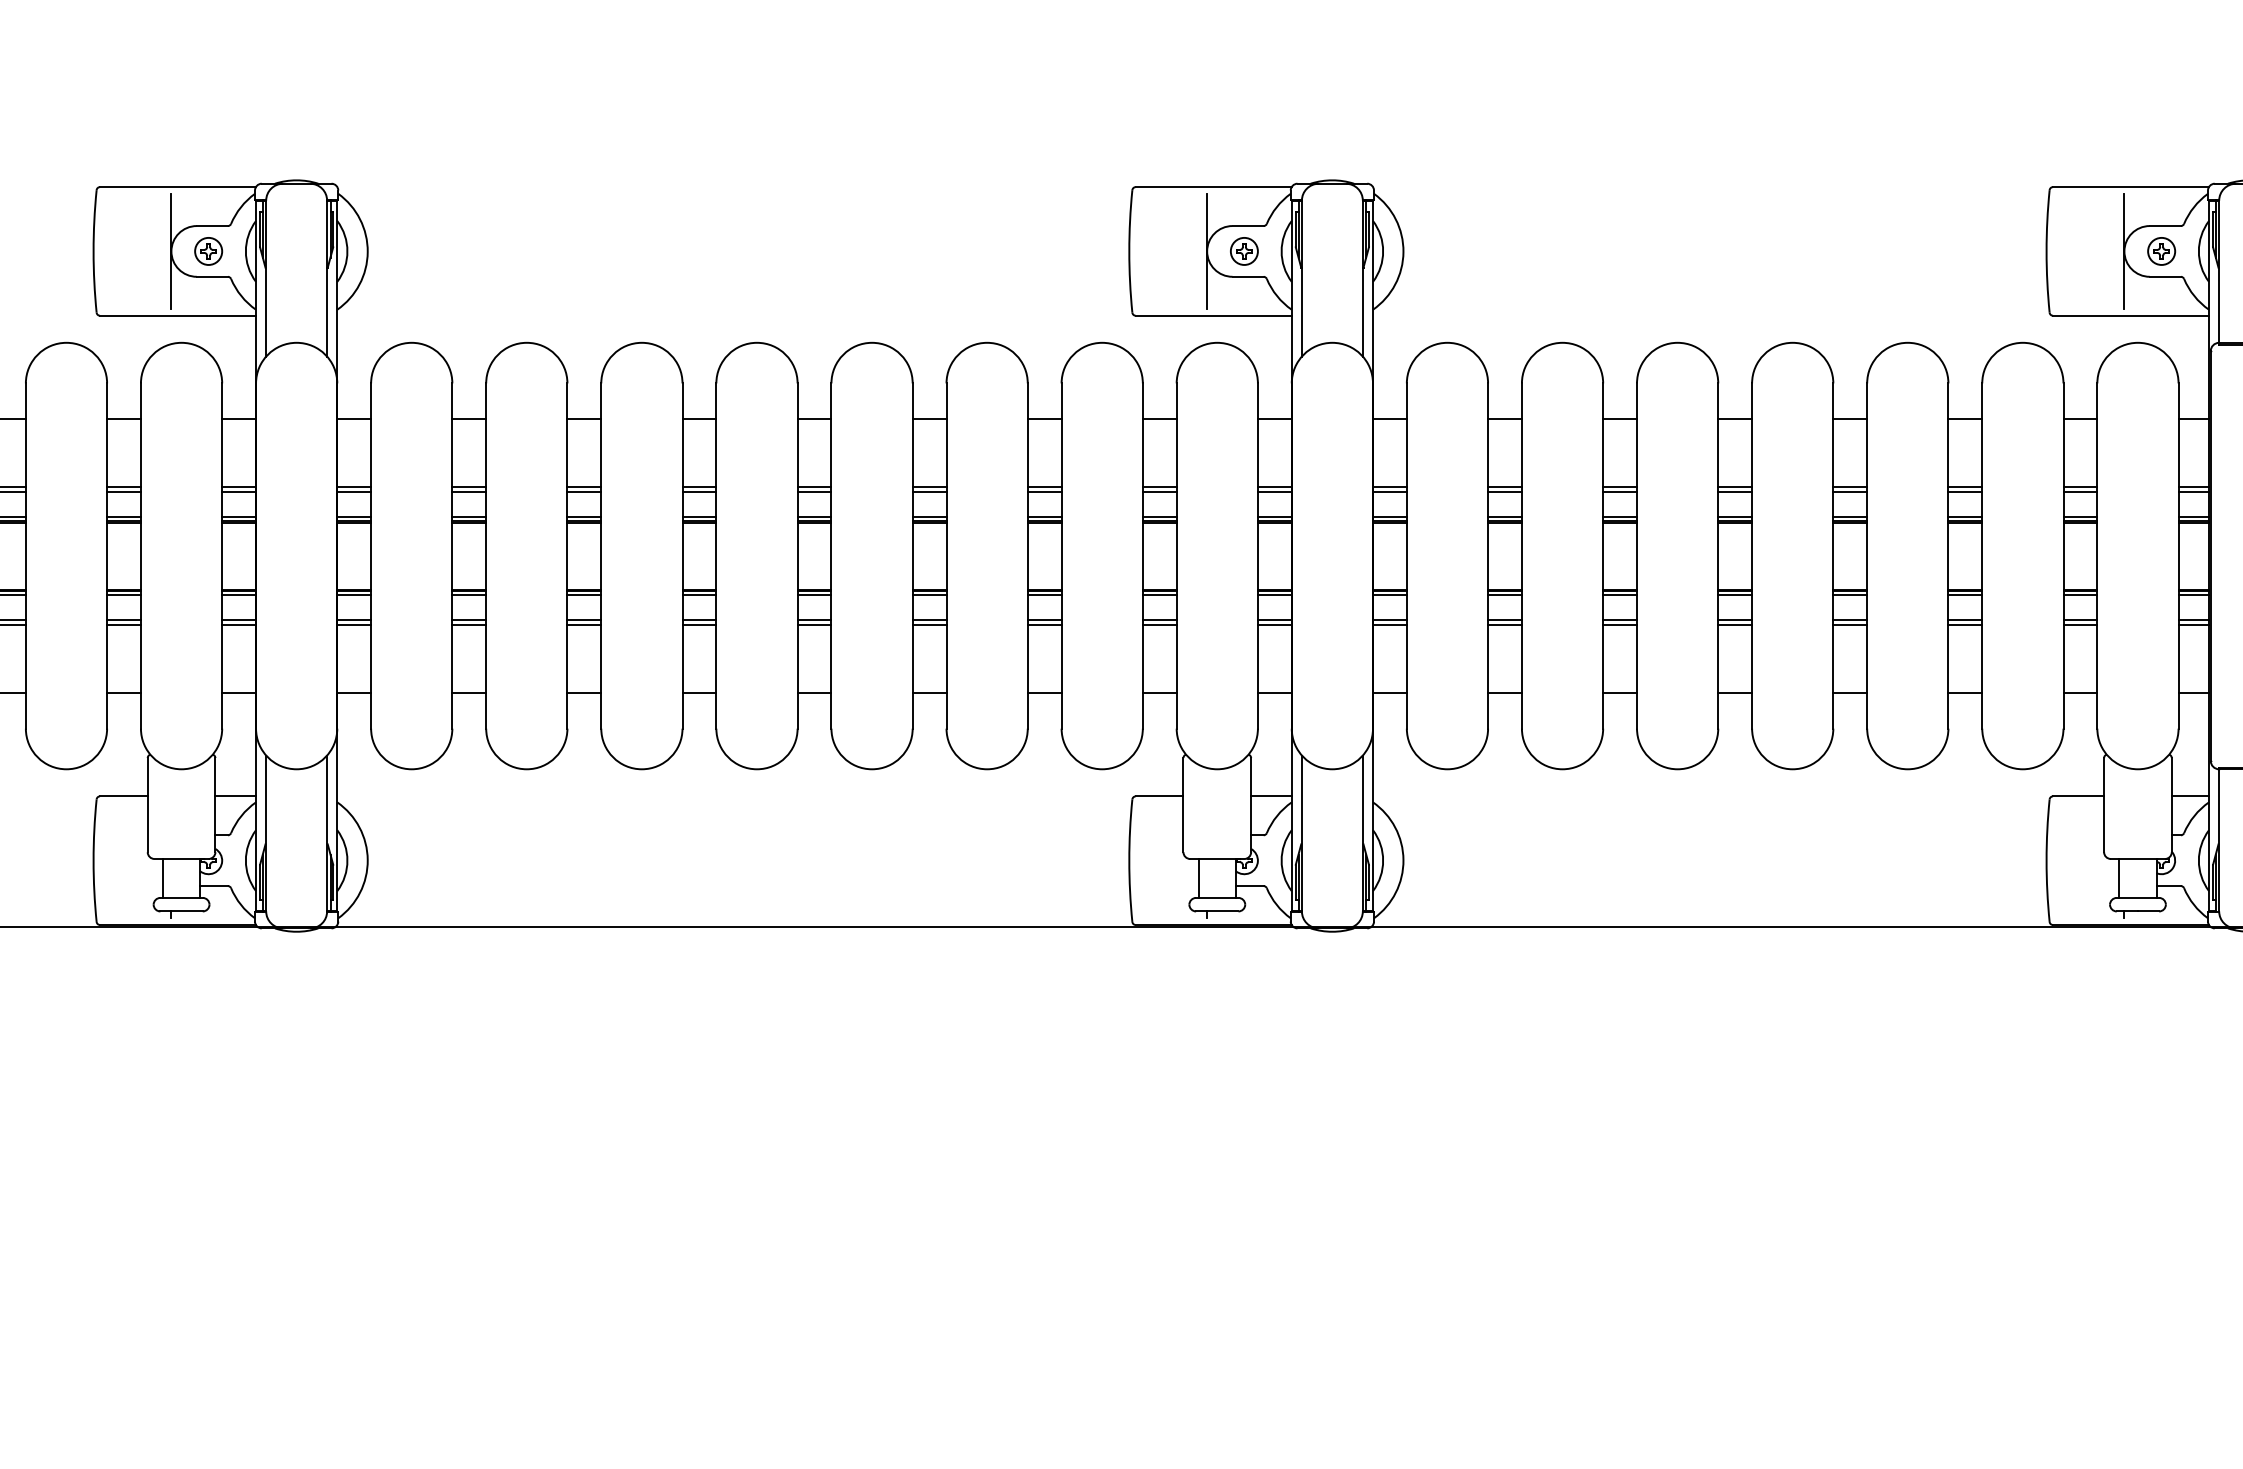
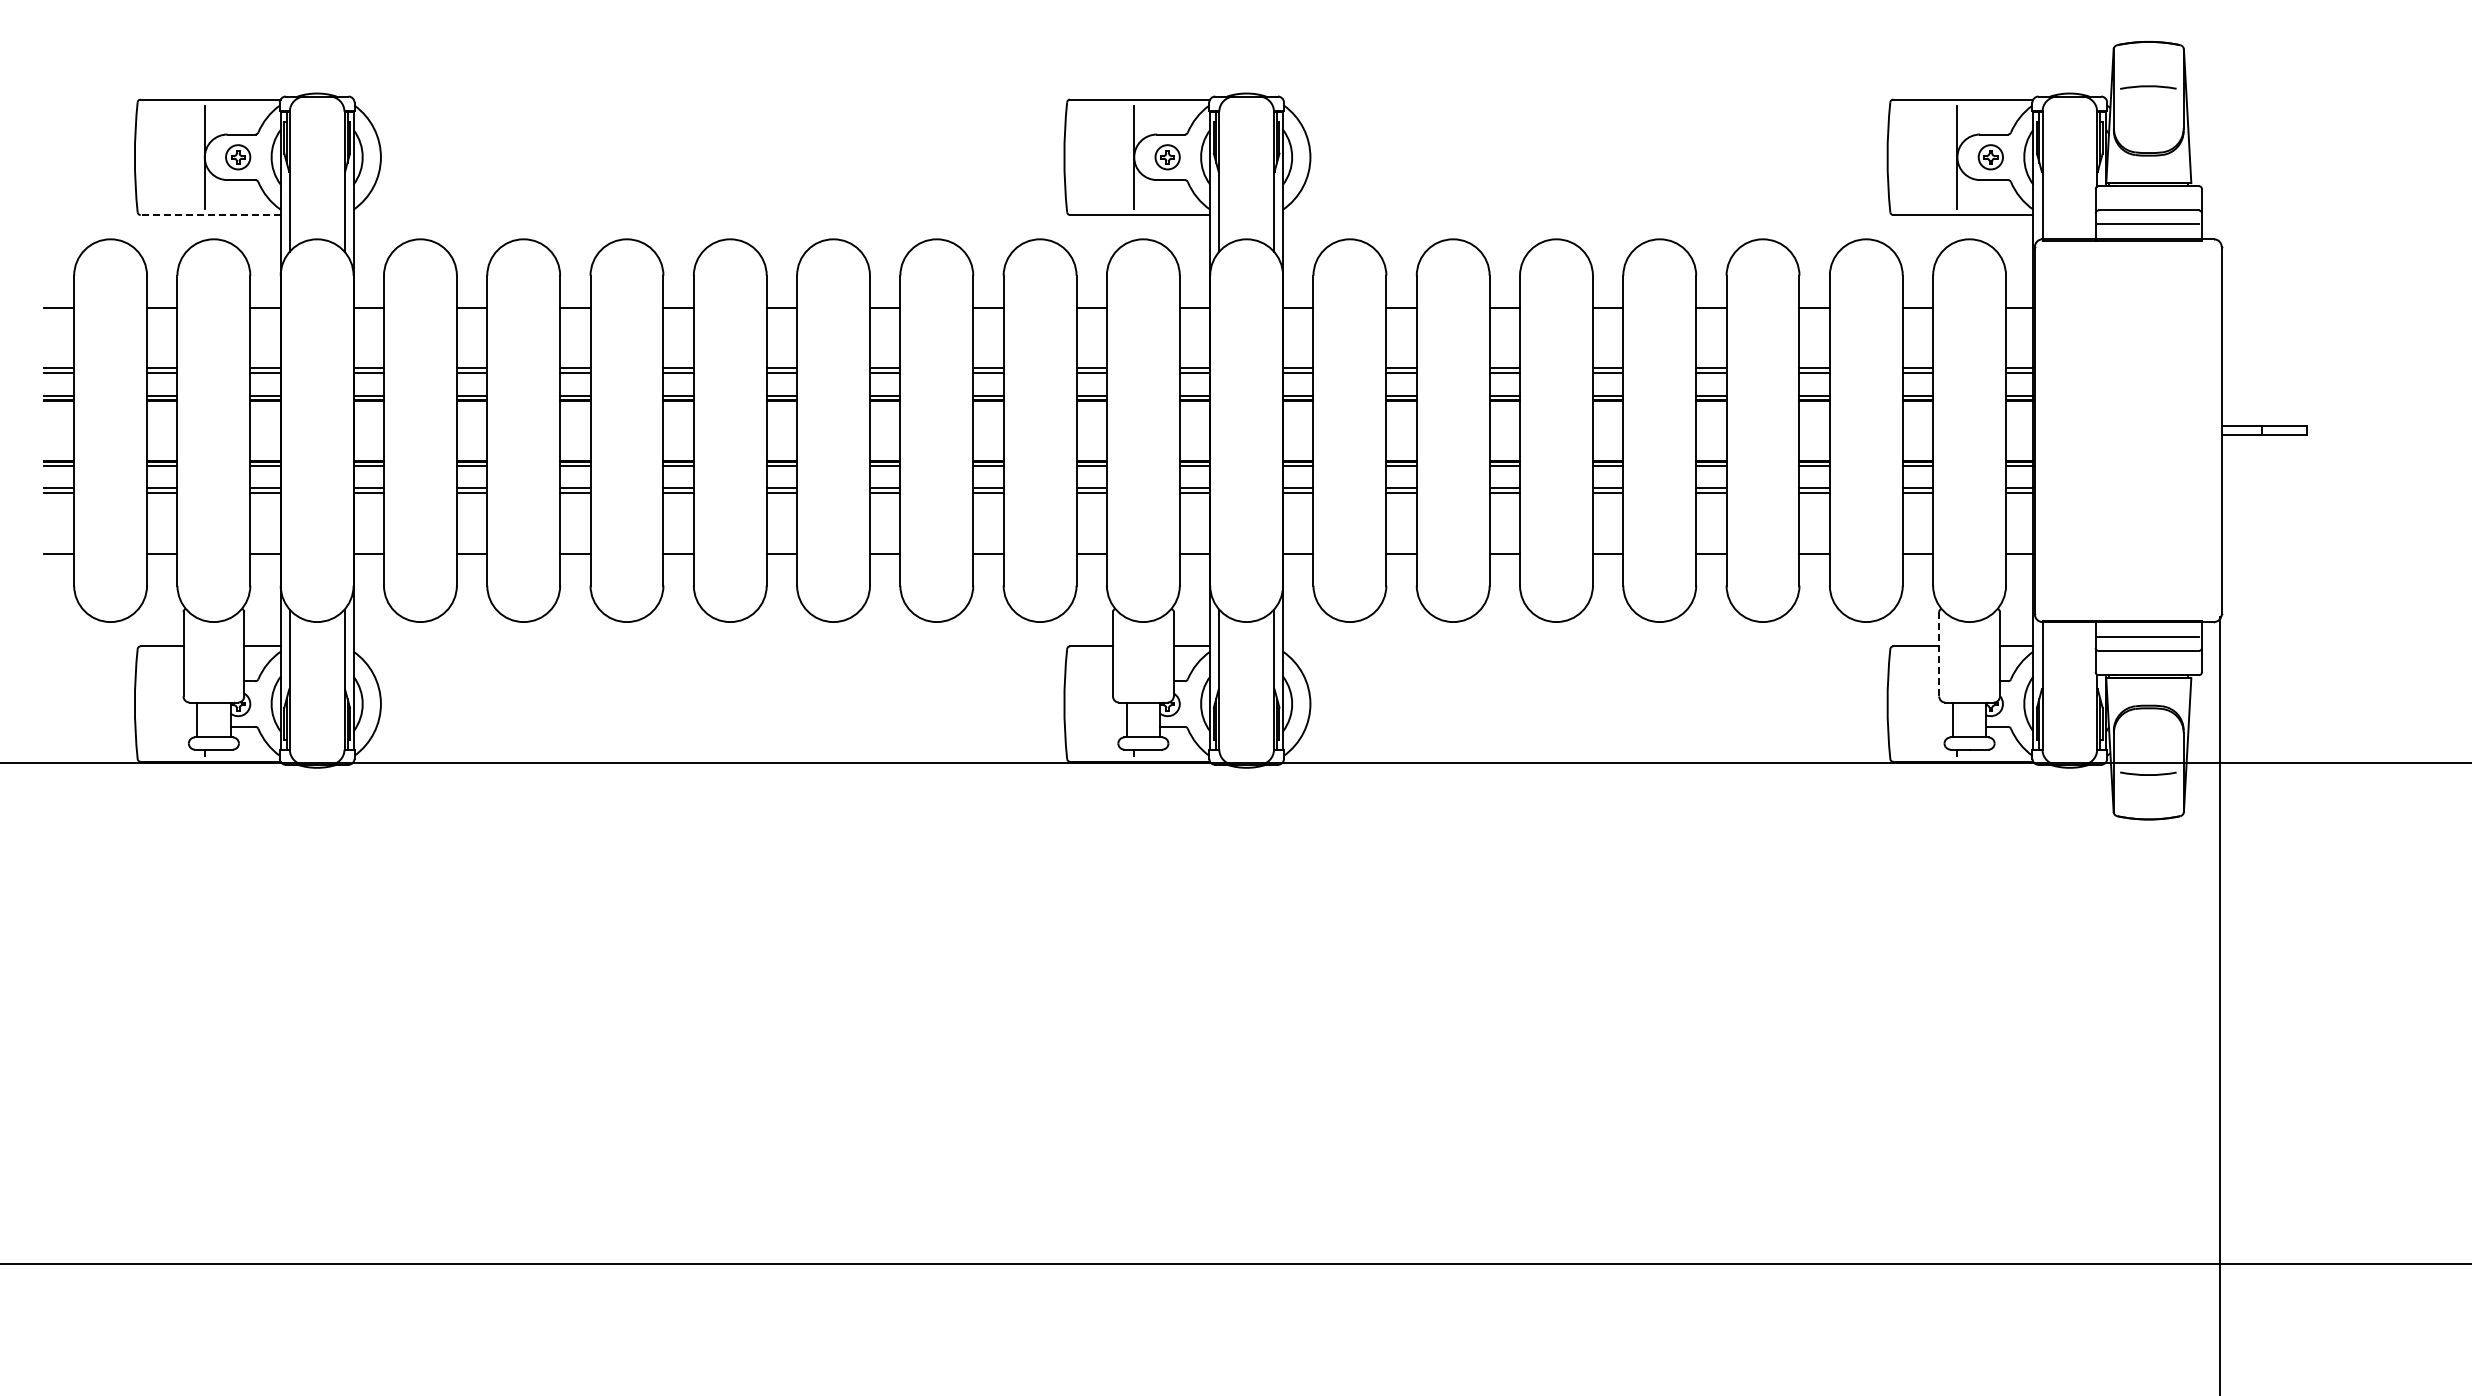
line: (177, 316) -> (210, 215), solid -> dashed
line: (2104, 804) -> (1939, 653), solid -> dashed

